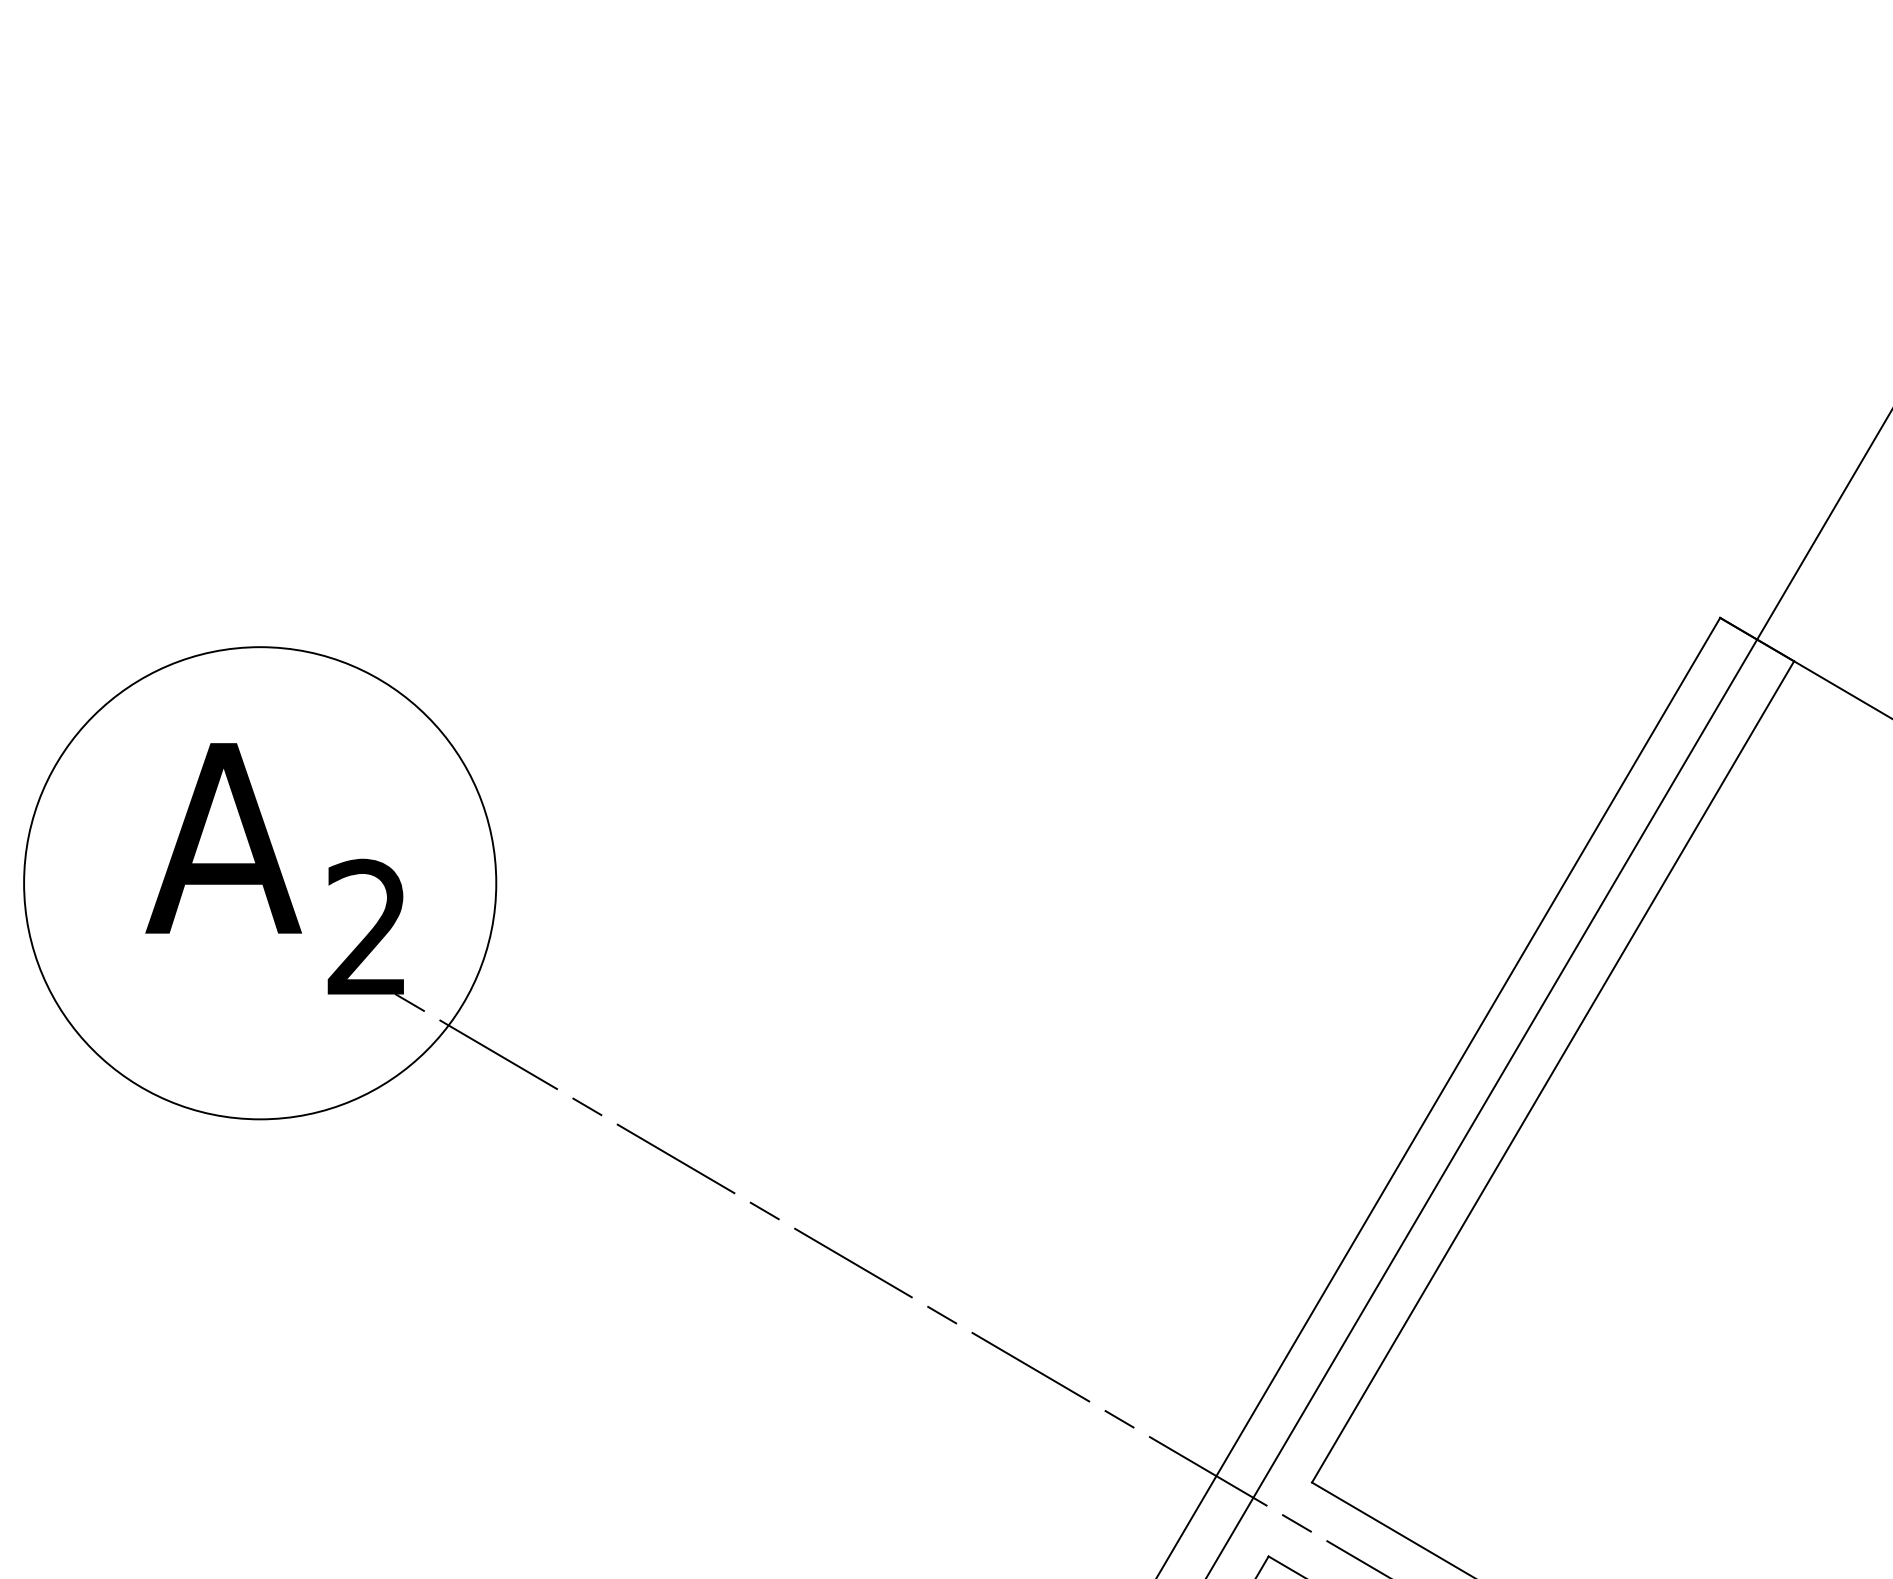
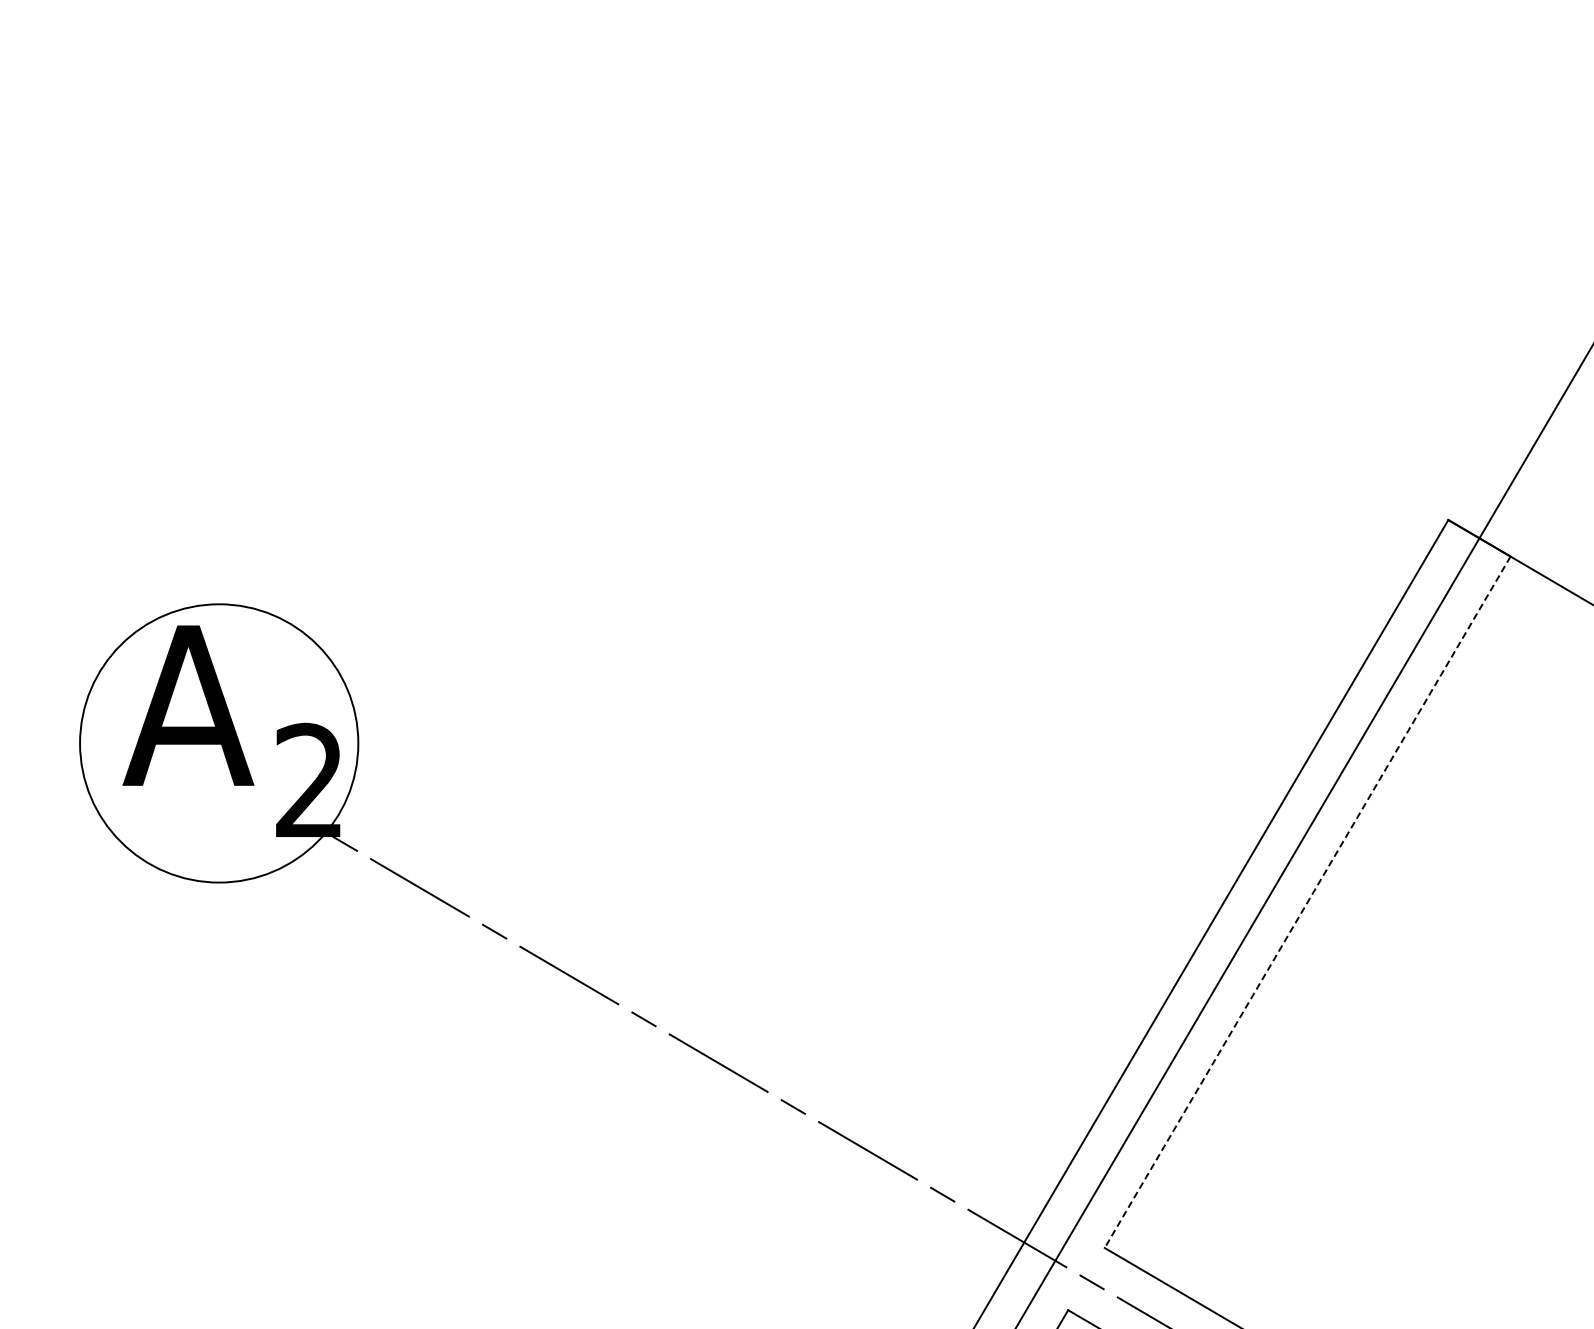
circle: (259, 883) -> (218, 743), size x0.7
line: (1552, 1072) -> (1307, 902), solid -> dashed

